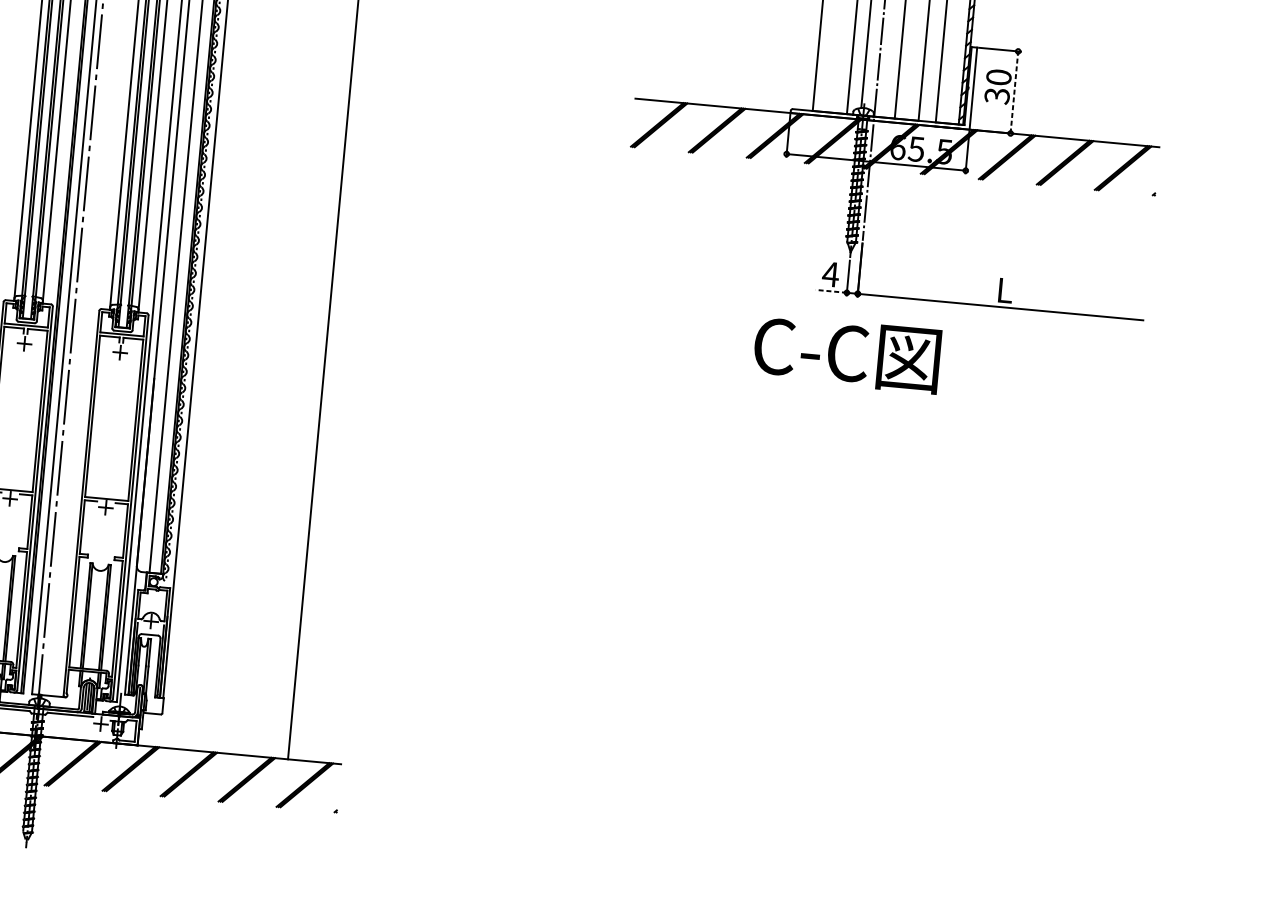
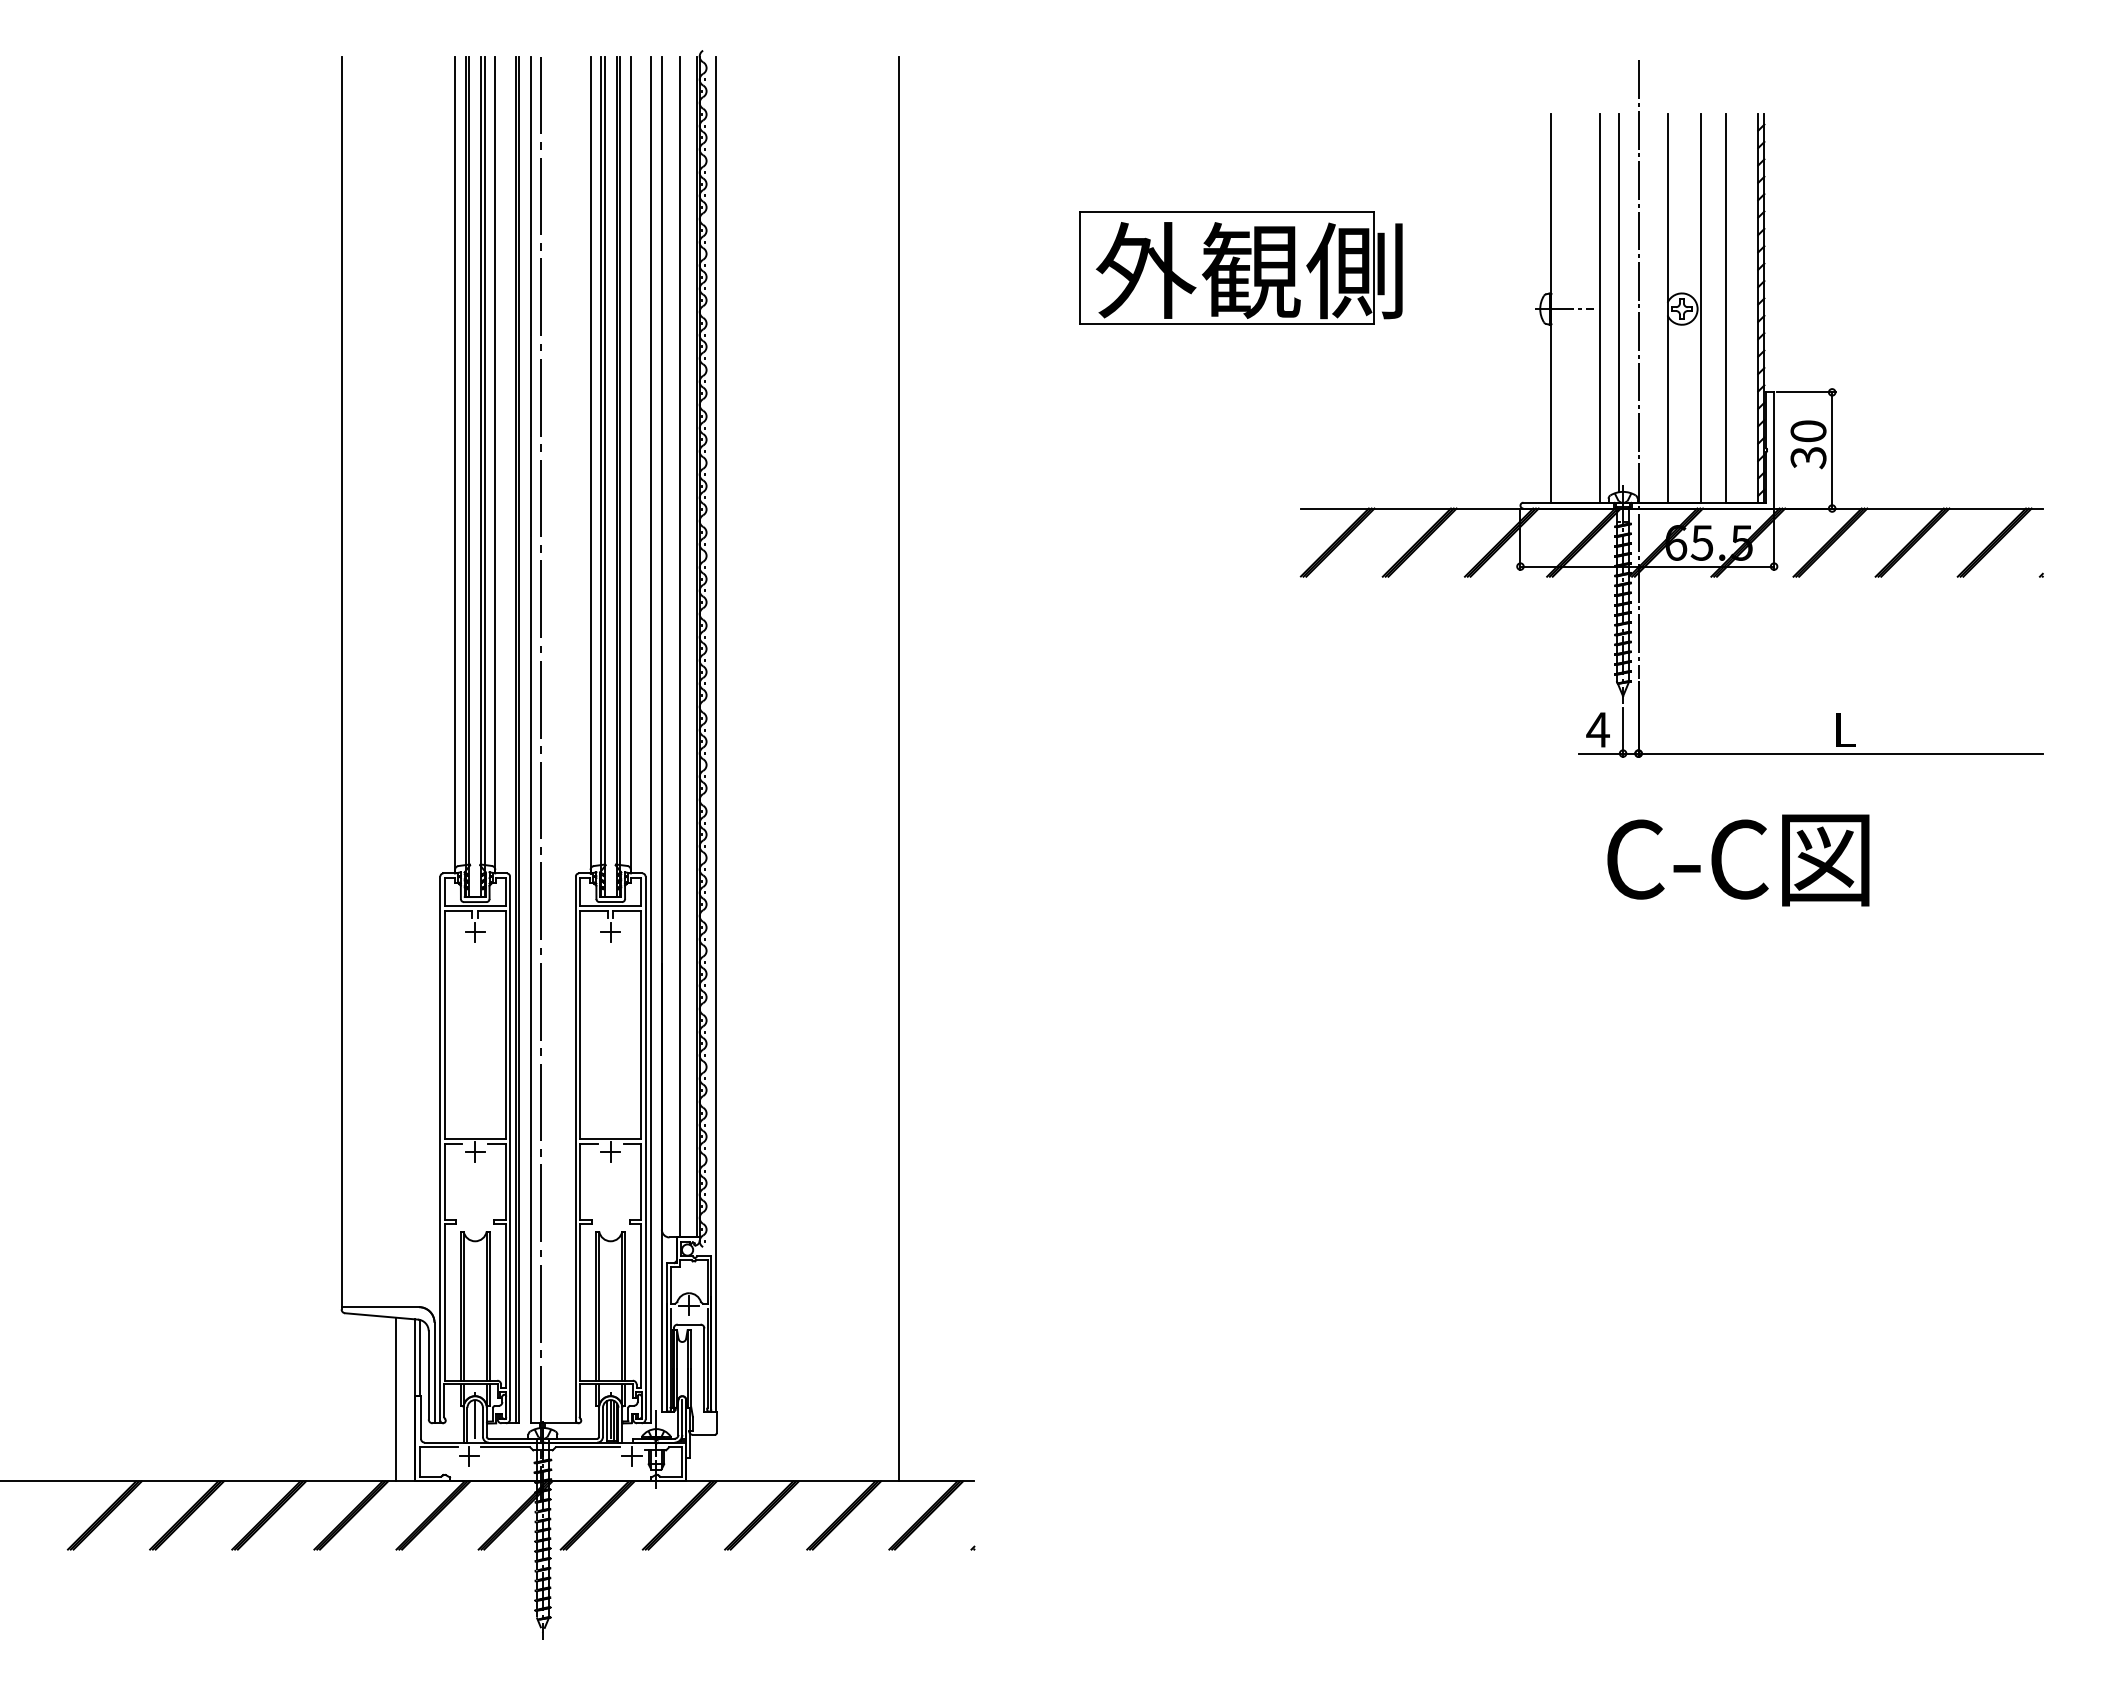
line: (1014, 91) -> (1832, 449), dashed -> solid
line: (830, 291) -> (1600, 753), dashed -> solid
text: (847, 354) -> (1738, 860), moved

